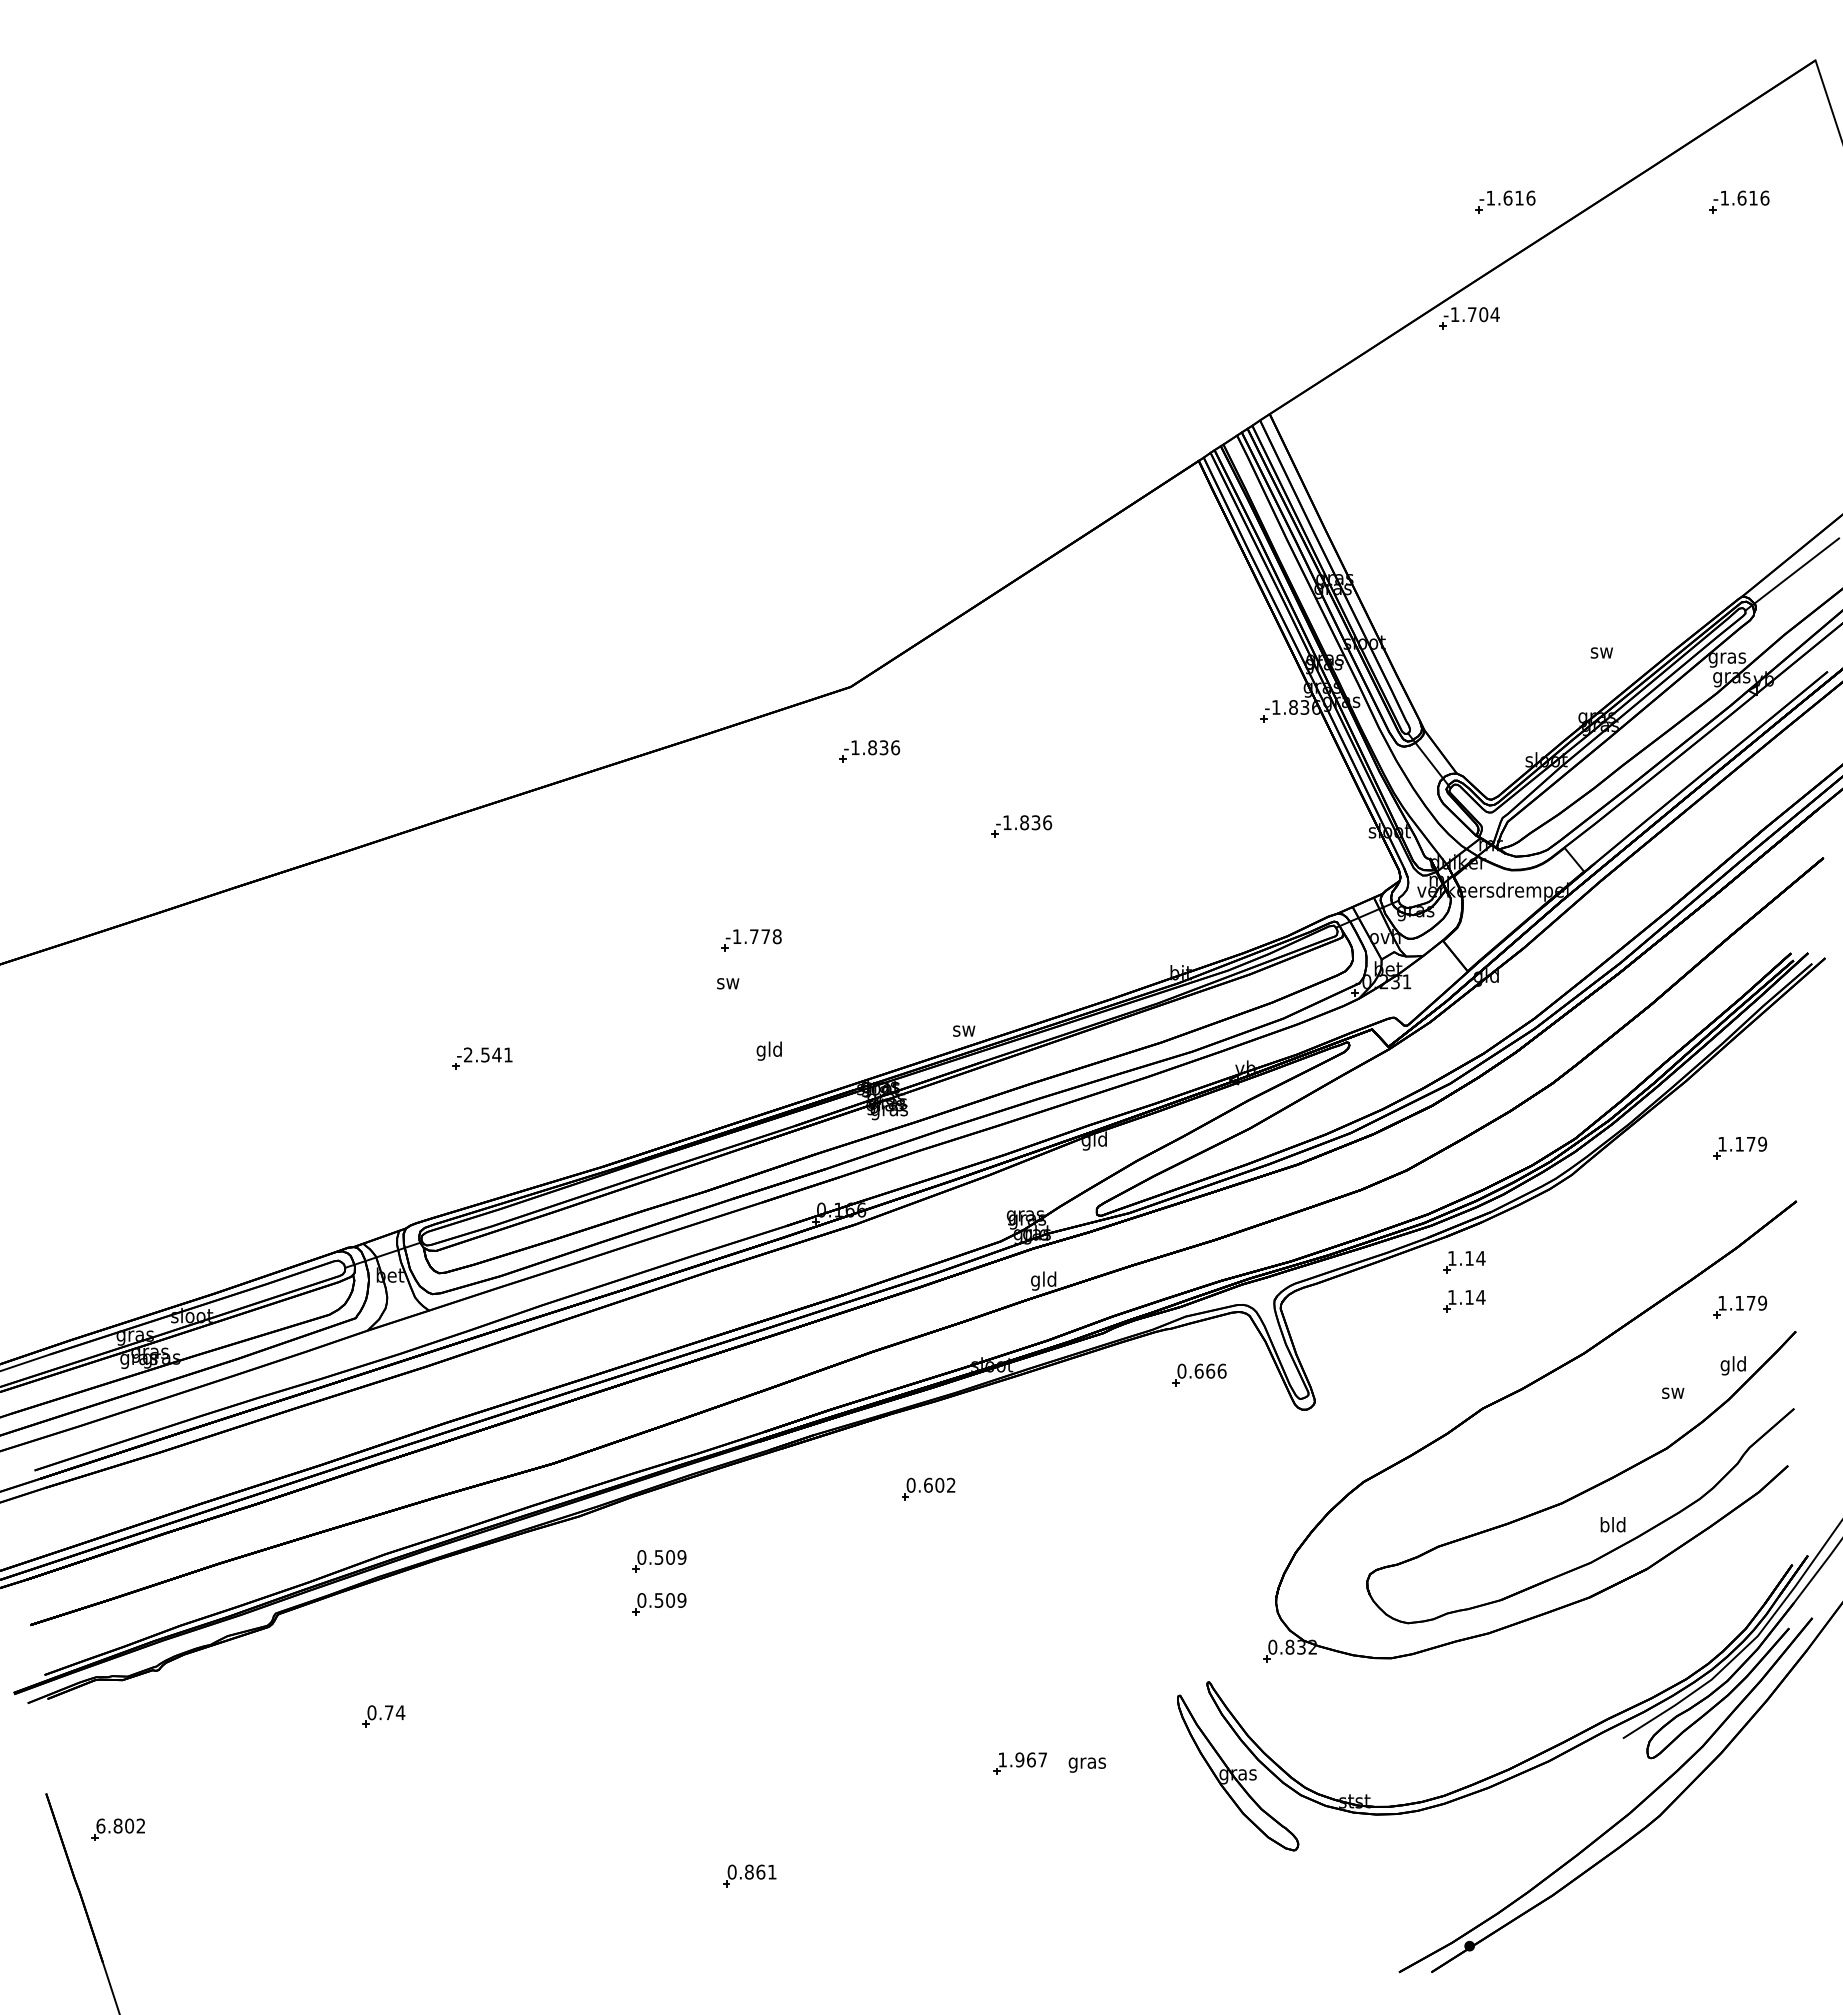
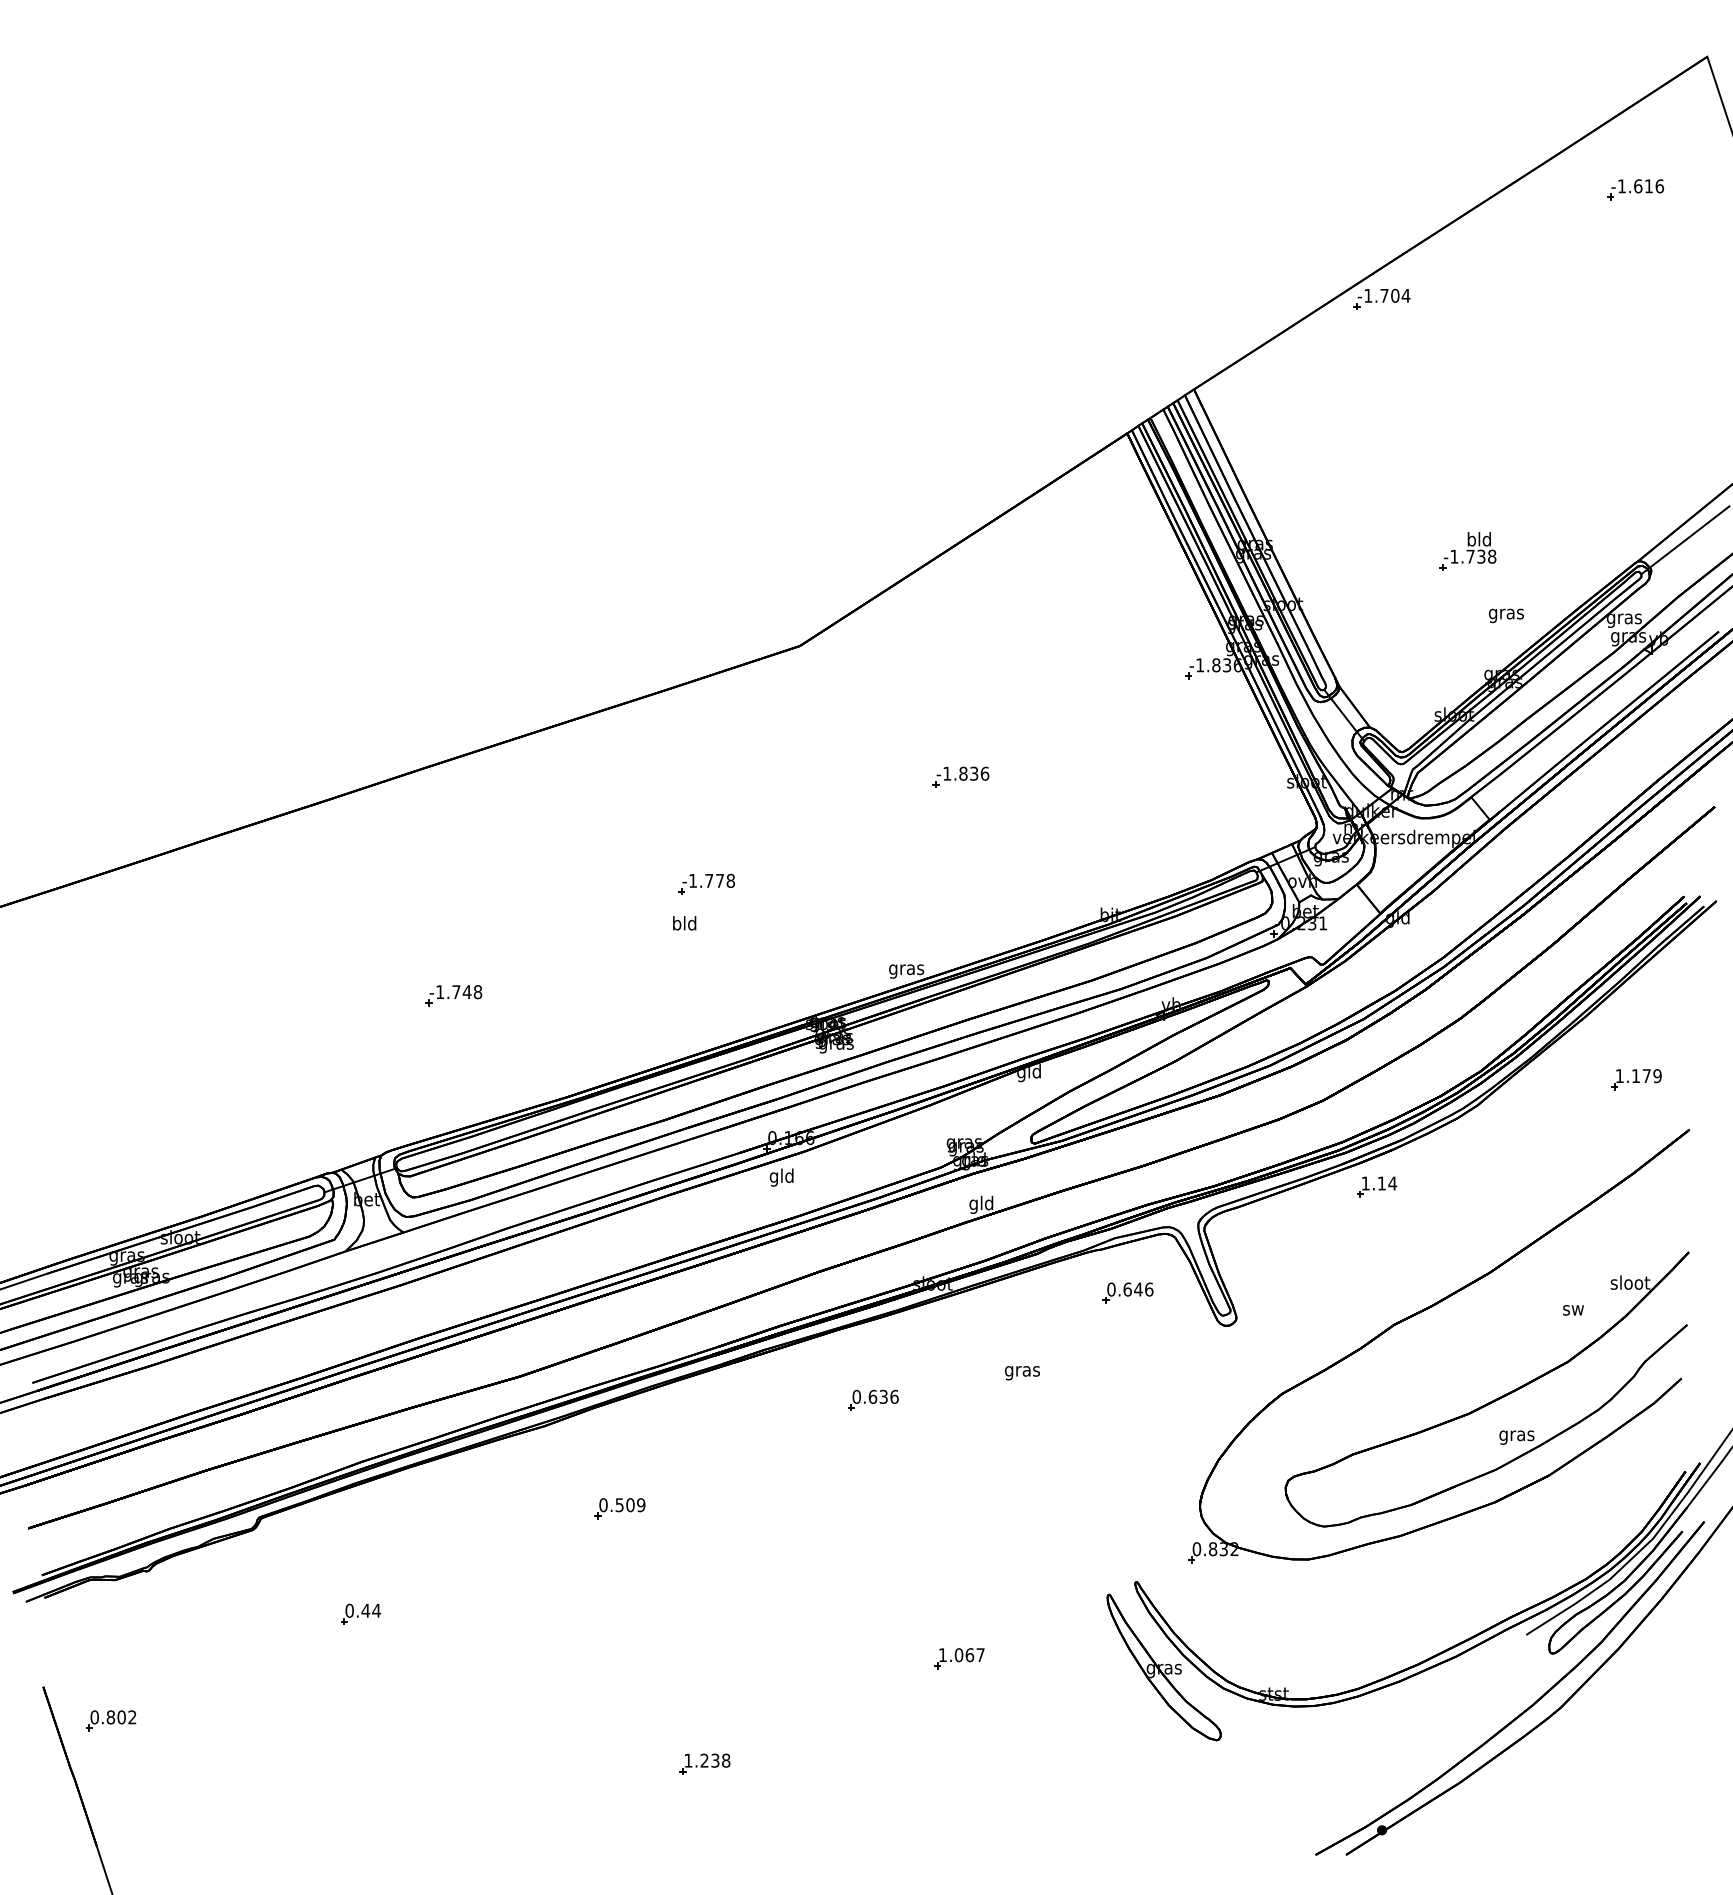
part: (1505, 201) -> (1415, 189), removed
part: (1561, 585) -> (1468, 550), added
text: (1601, 654) -> (1506, 615), sw -> gras
part: (869, 751) -> (817, 706), removed
text: (727, 981) -> (684, 923), sw -> bld
text: (963, 1032) -> (906, 971), sw -> gras
text: (768, 1050) -> (780, 1176), moved
text: (488, 1054) -> (459, 991), -2.541 -> -1.748
part: (1464, 1301) -> (1377, 1224), removed
part: (1740, 1306) -> (1636, 1228), removed
text: (1733, 1365) -> (1630, 1284), gld -> sloot
text: (1210, 1370) -> (1138, 1288), 0.666 -> 0.646
text: (945, 1484) -> (889, 1396), 0.602 -> 0.636
text: (1612, 1526) -> (1516, 1435), bld -> gras
part: (659, 1561) -> (620, 1468), removed
text: (388, 1712) -> (365, 1610), 0.74 -> 0.44
text: (1019, 1759) -> (958, 1654), 1.967 -> 1.067
text: (1086, 1764) -> (1021, 1372), moved
text: (100, 1825) -> (94, 1716), 6.802 -> 0.802
text: (751, 1871) -> (706, 1760), 0.861 -> 1.238

